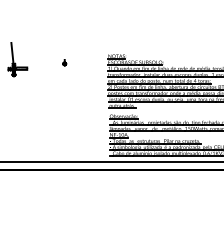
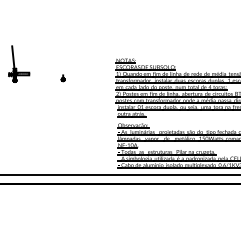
part: (64, 62) -> (62, 78), moved

